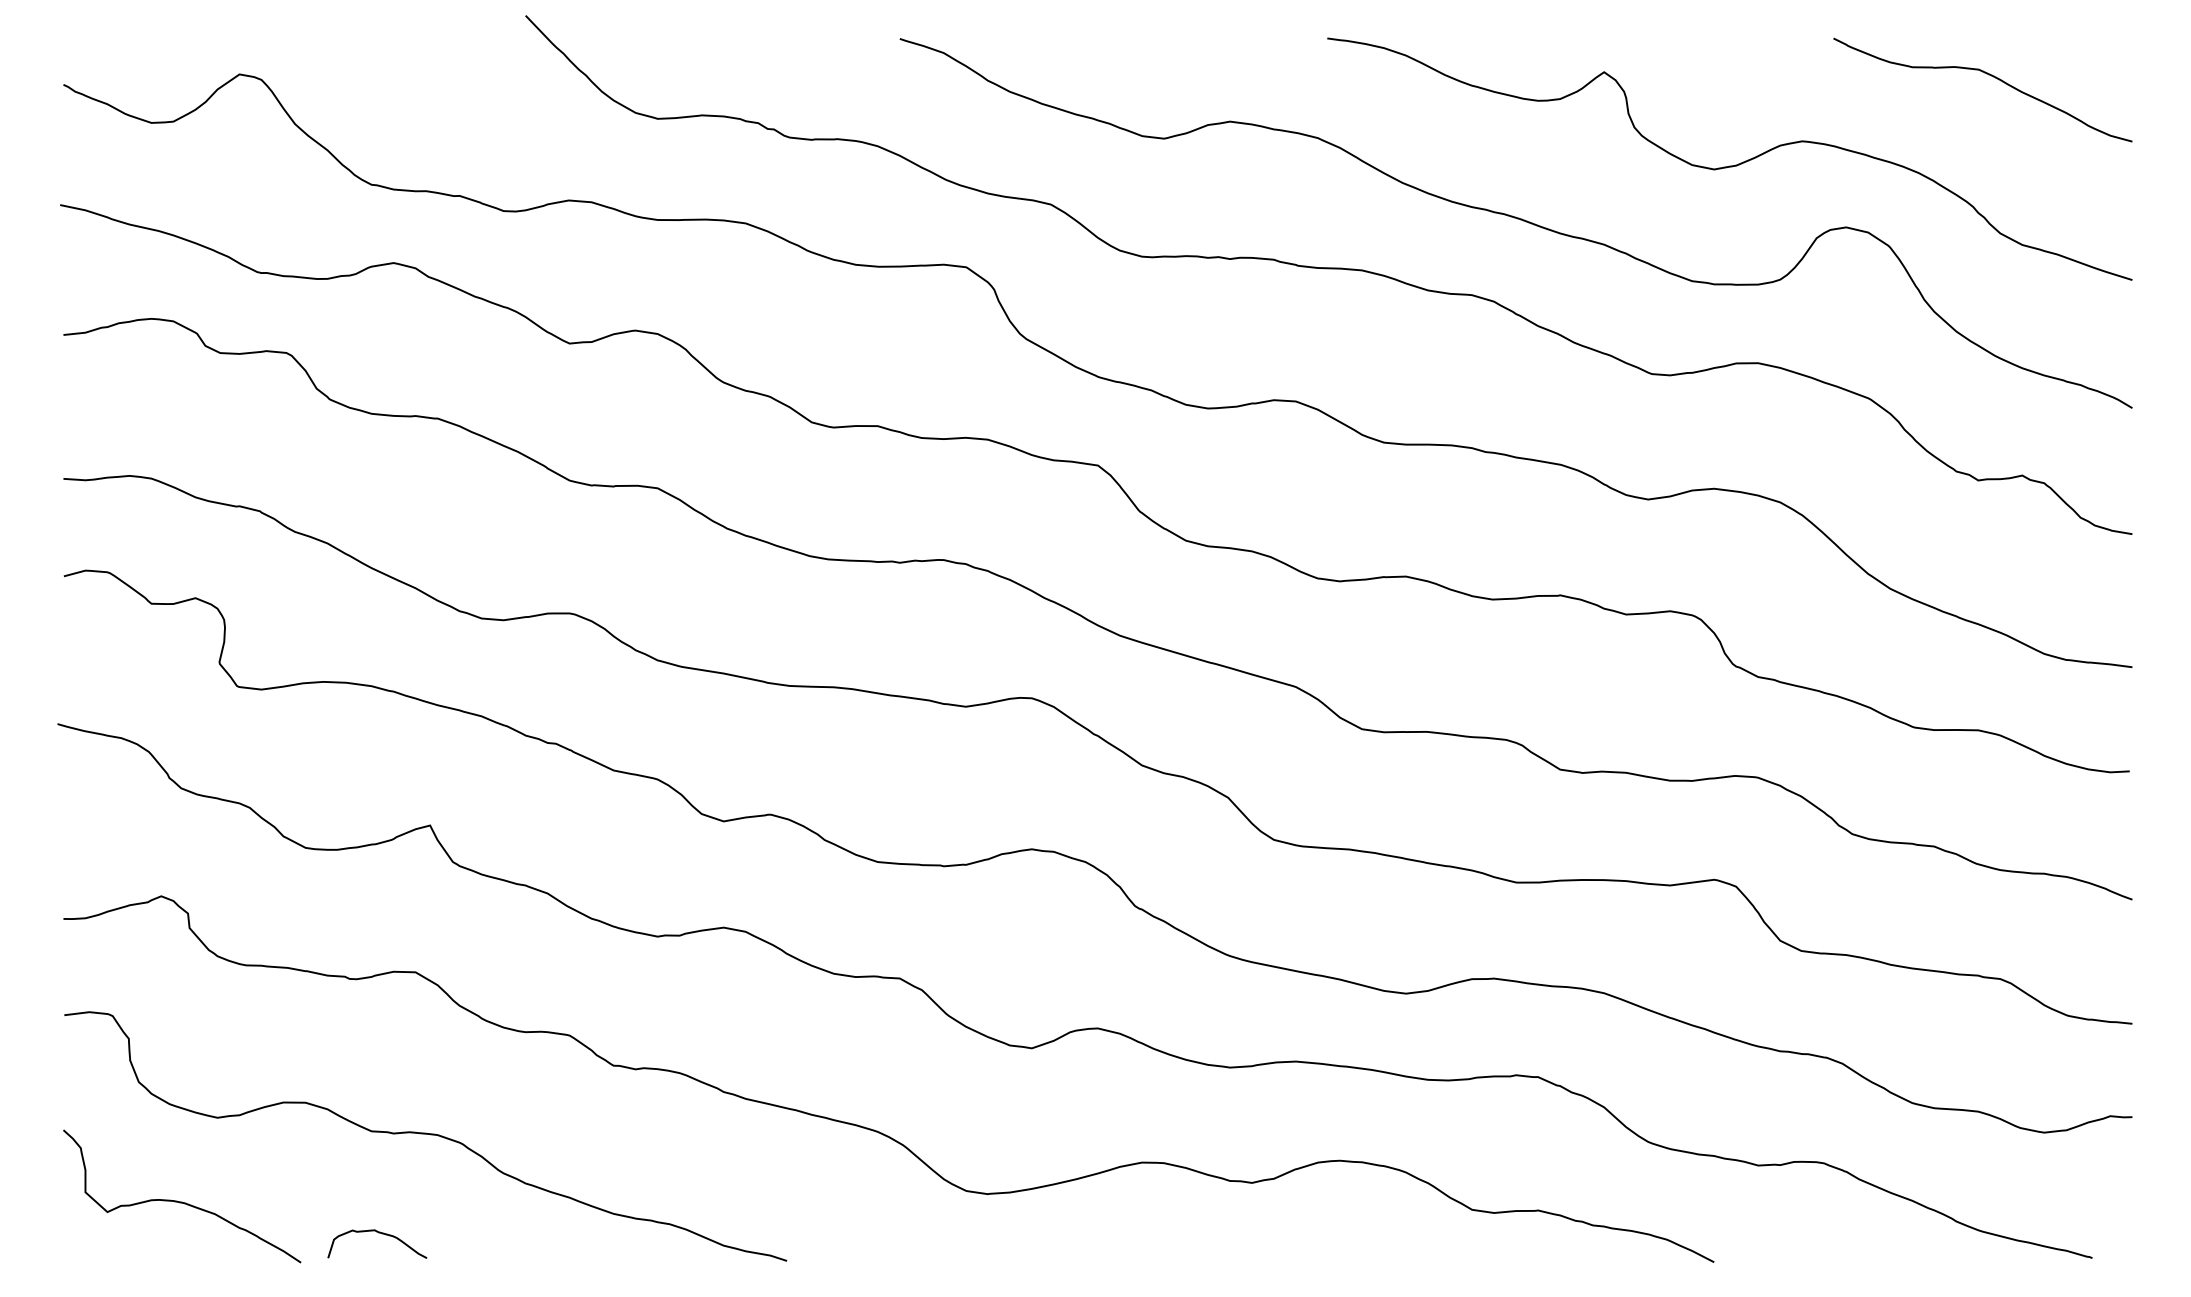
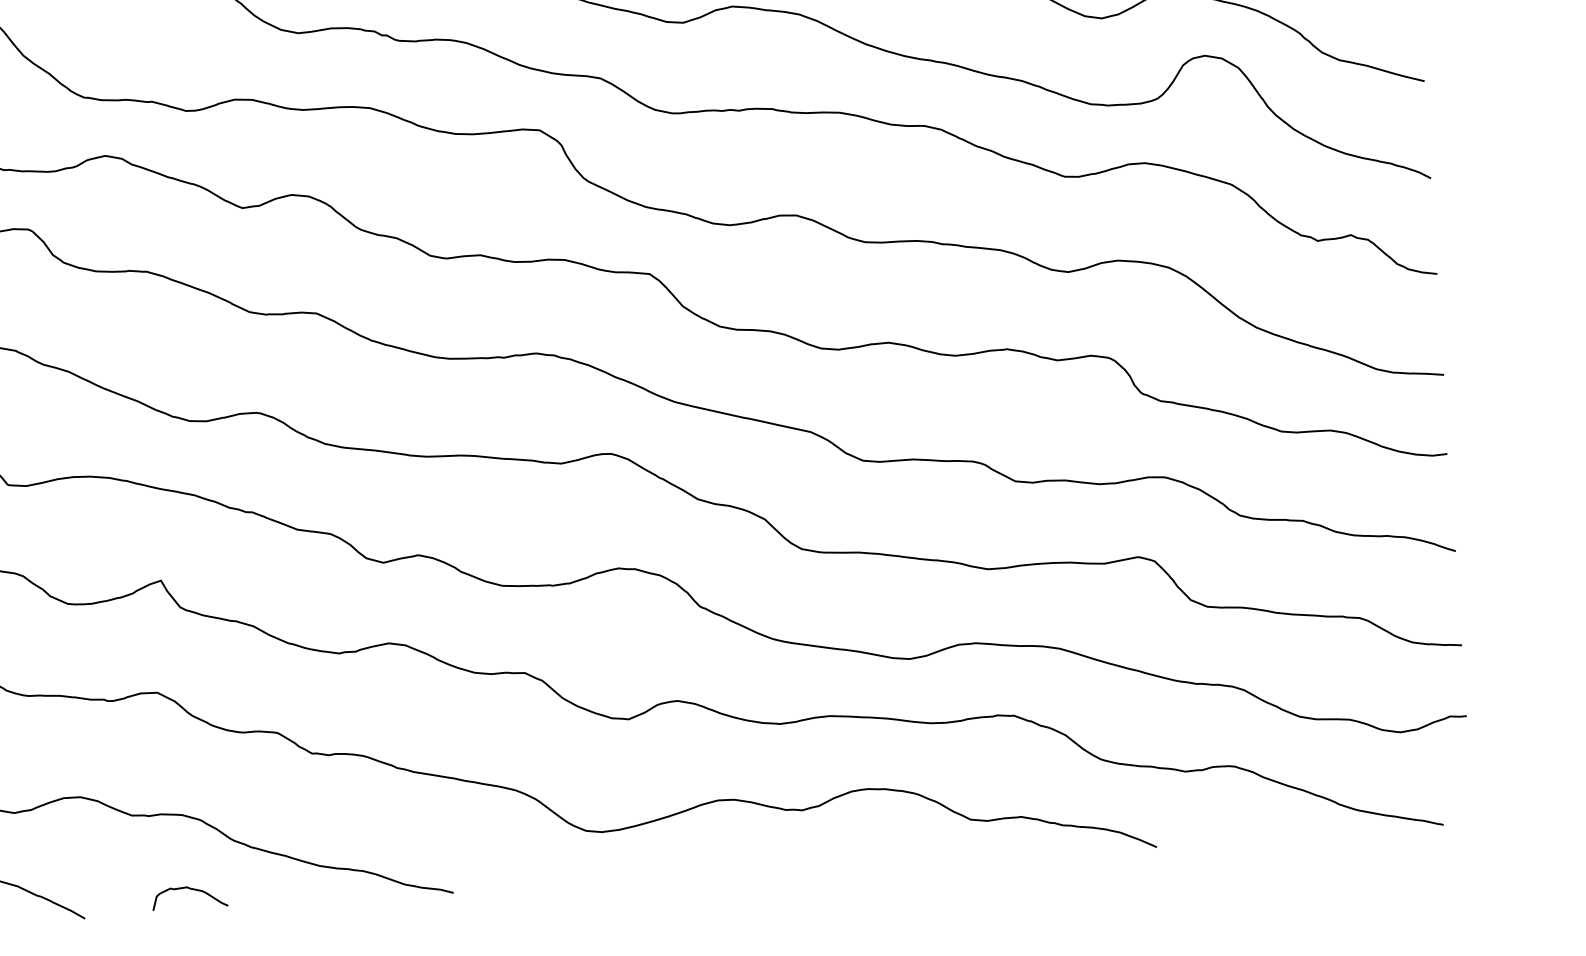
curve: (378, 1233) -> (190, 889), moved

